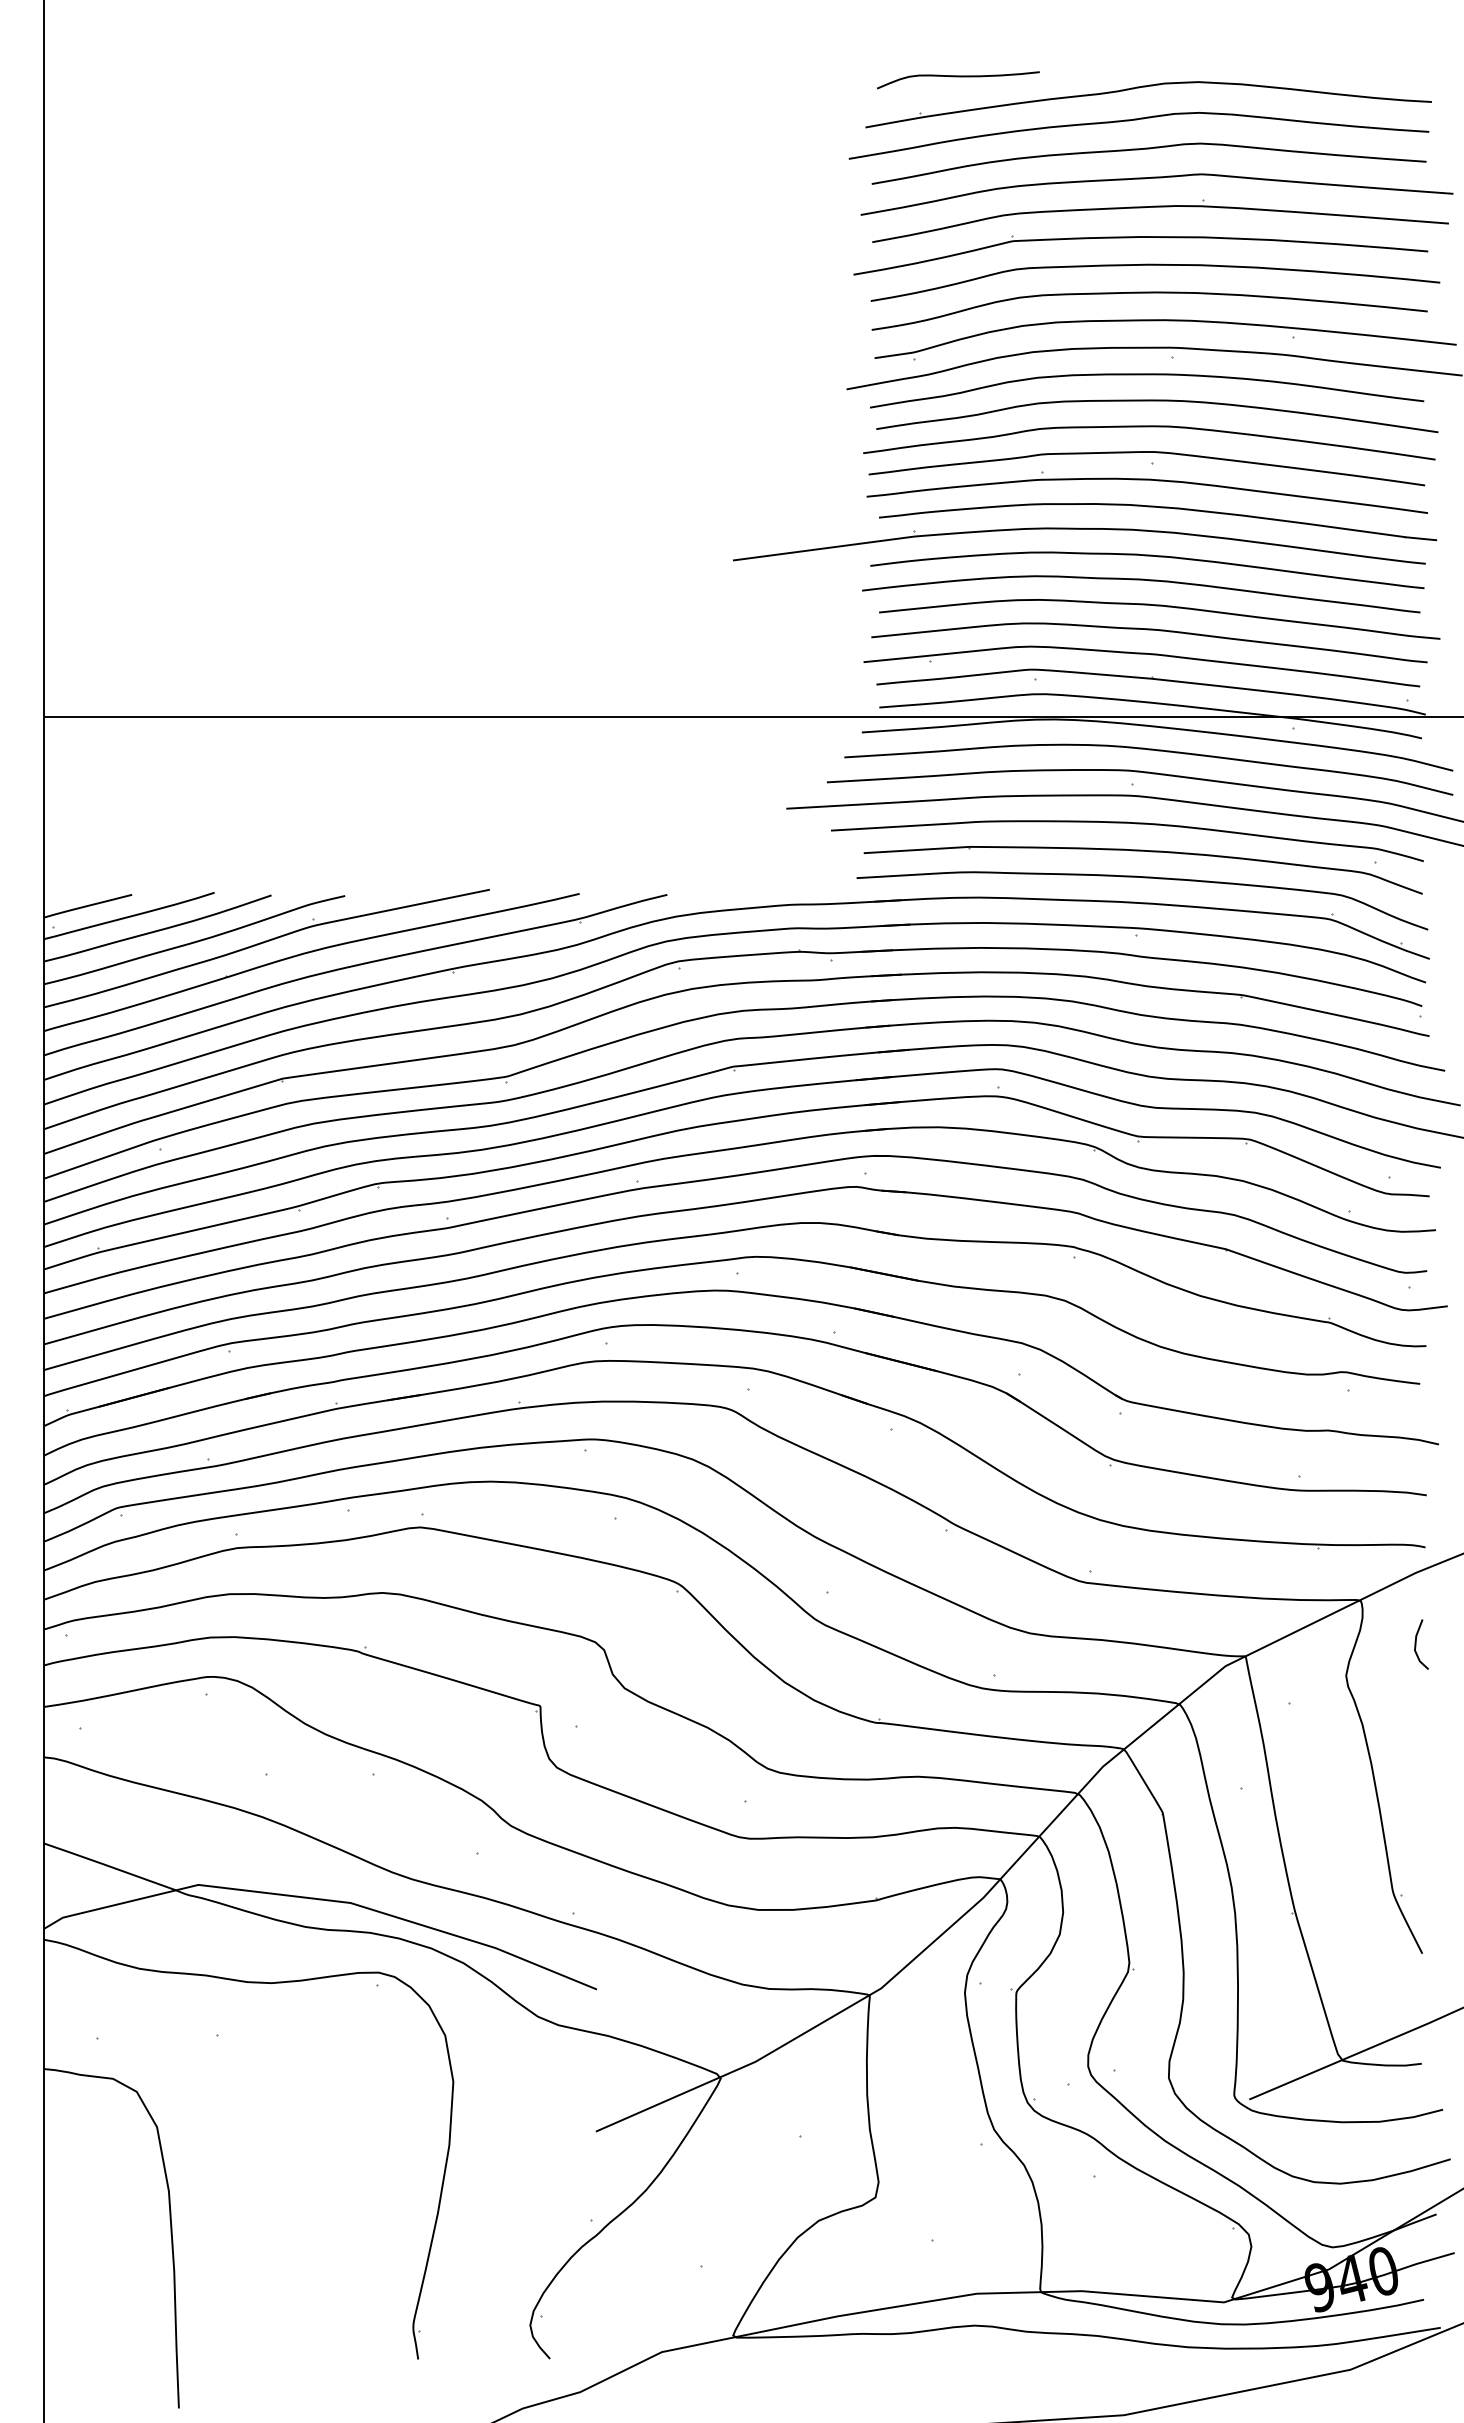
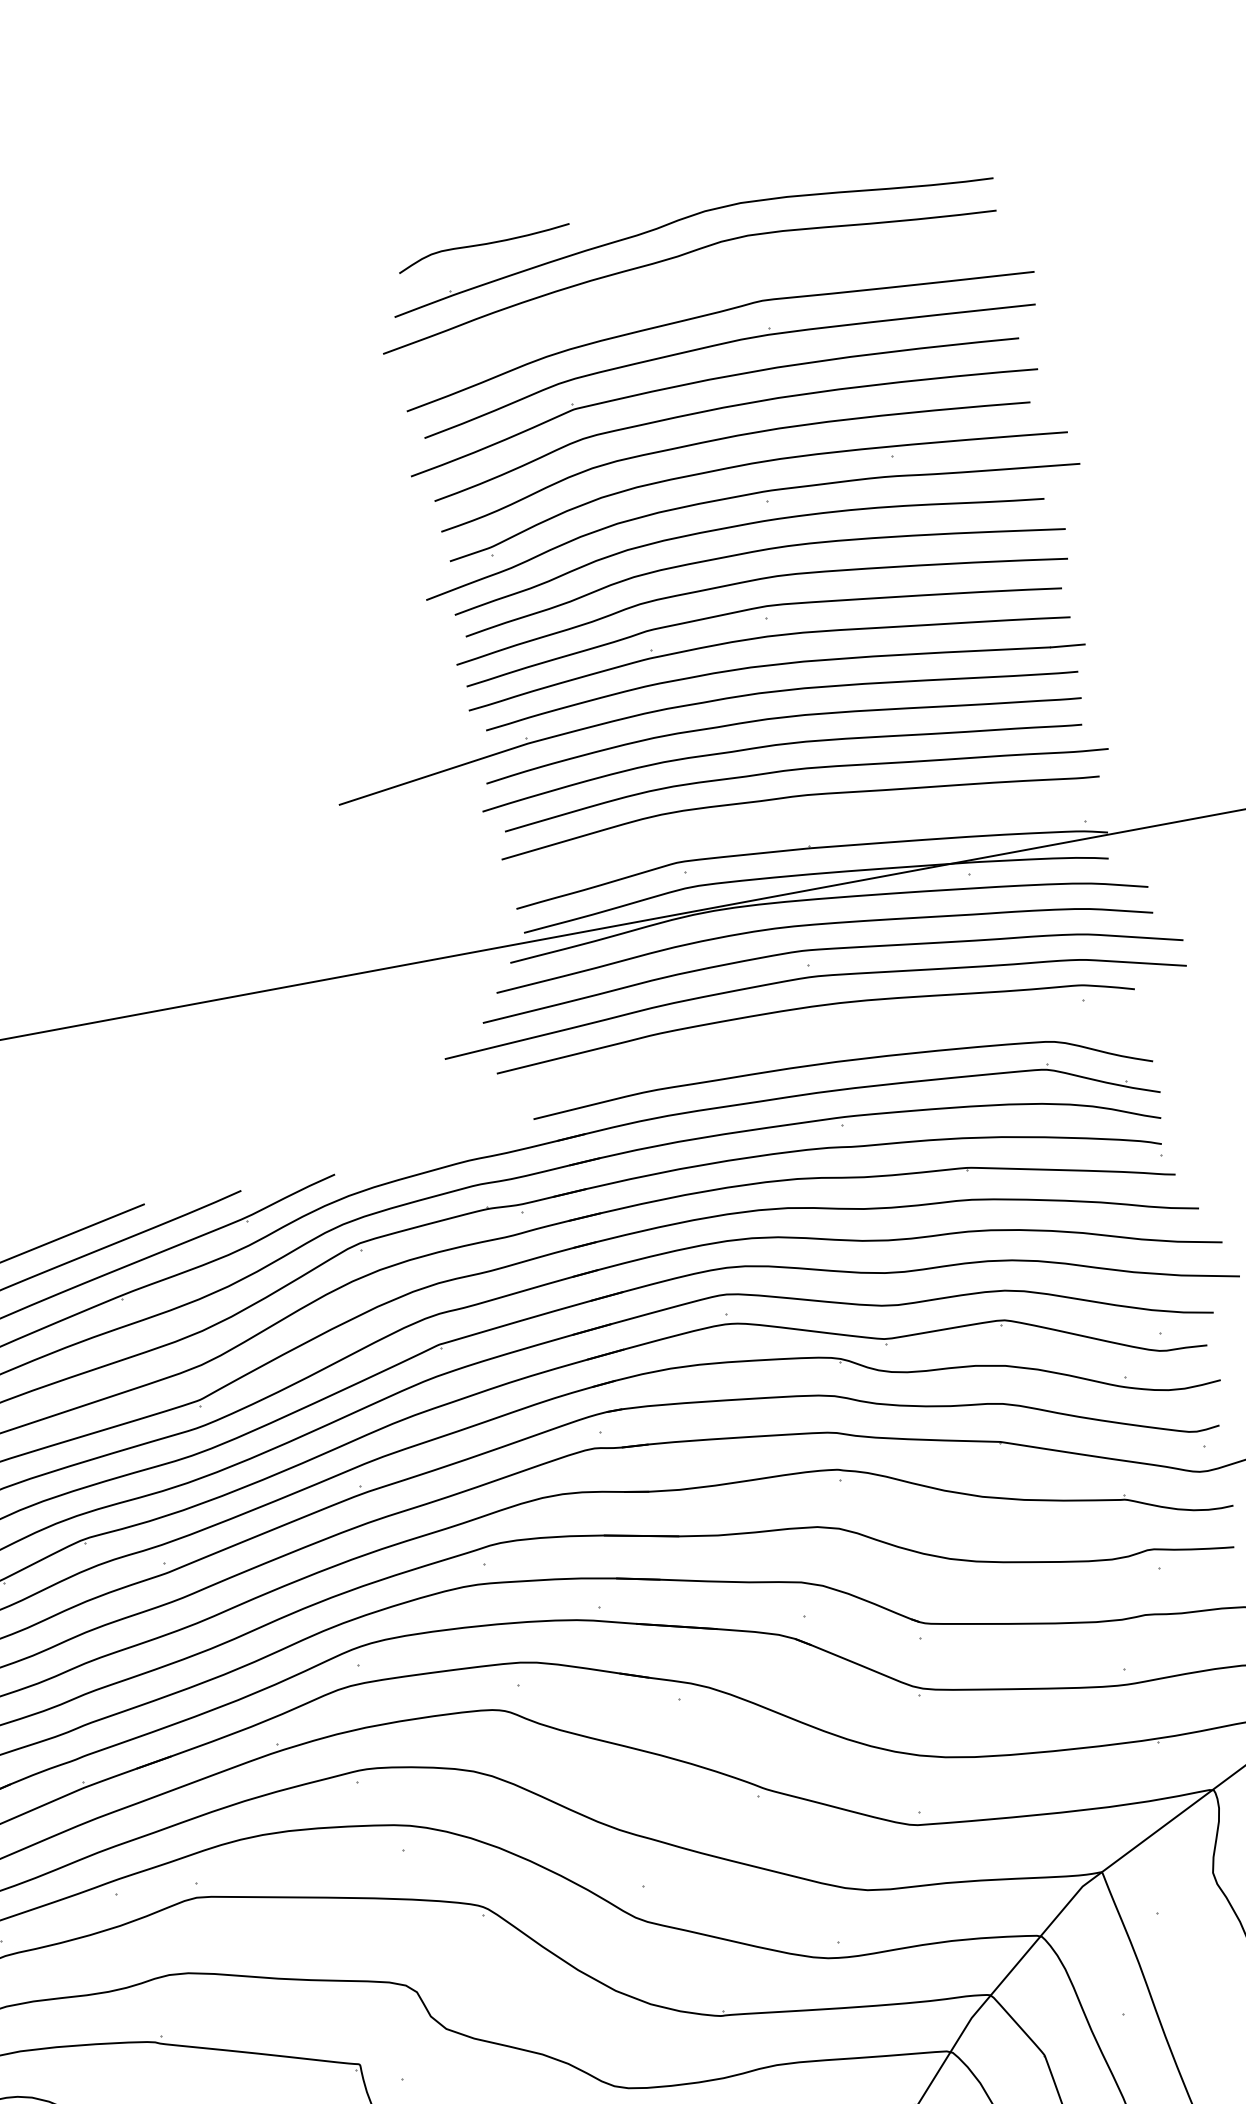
curve: (1148, 149) -> (700, 284), removed
part: (1141, 654) -> (793, 824), removed
part: (1142, 851) -> (833, 1034), removed

